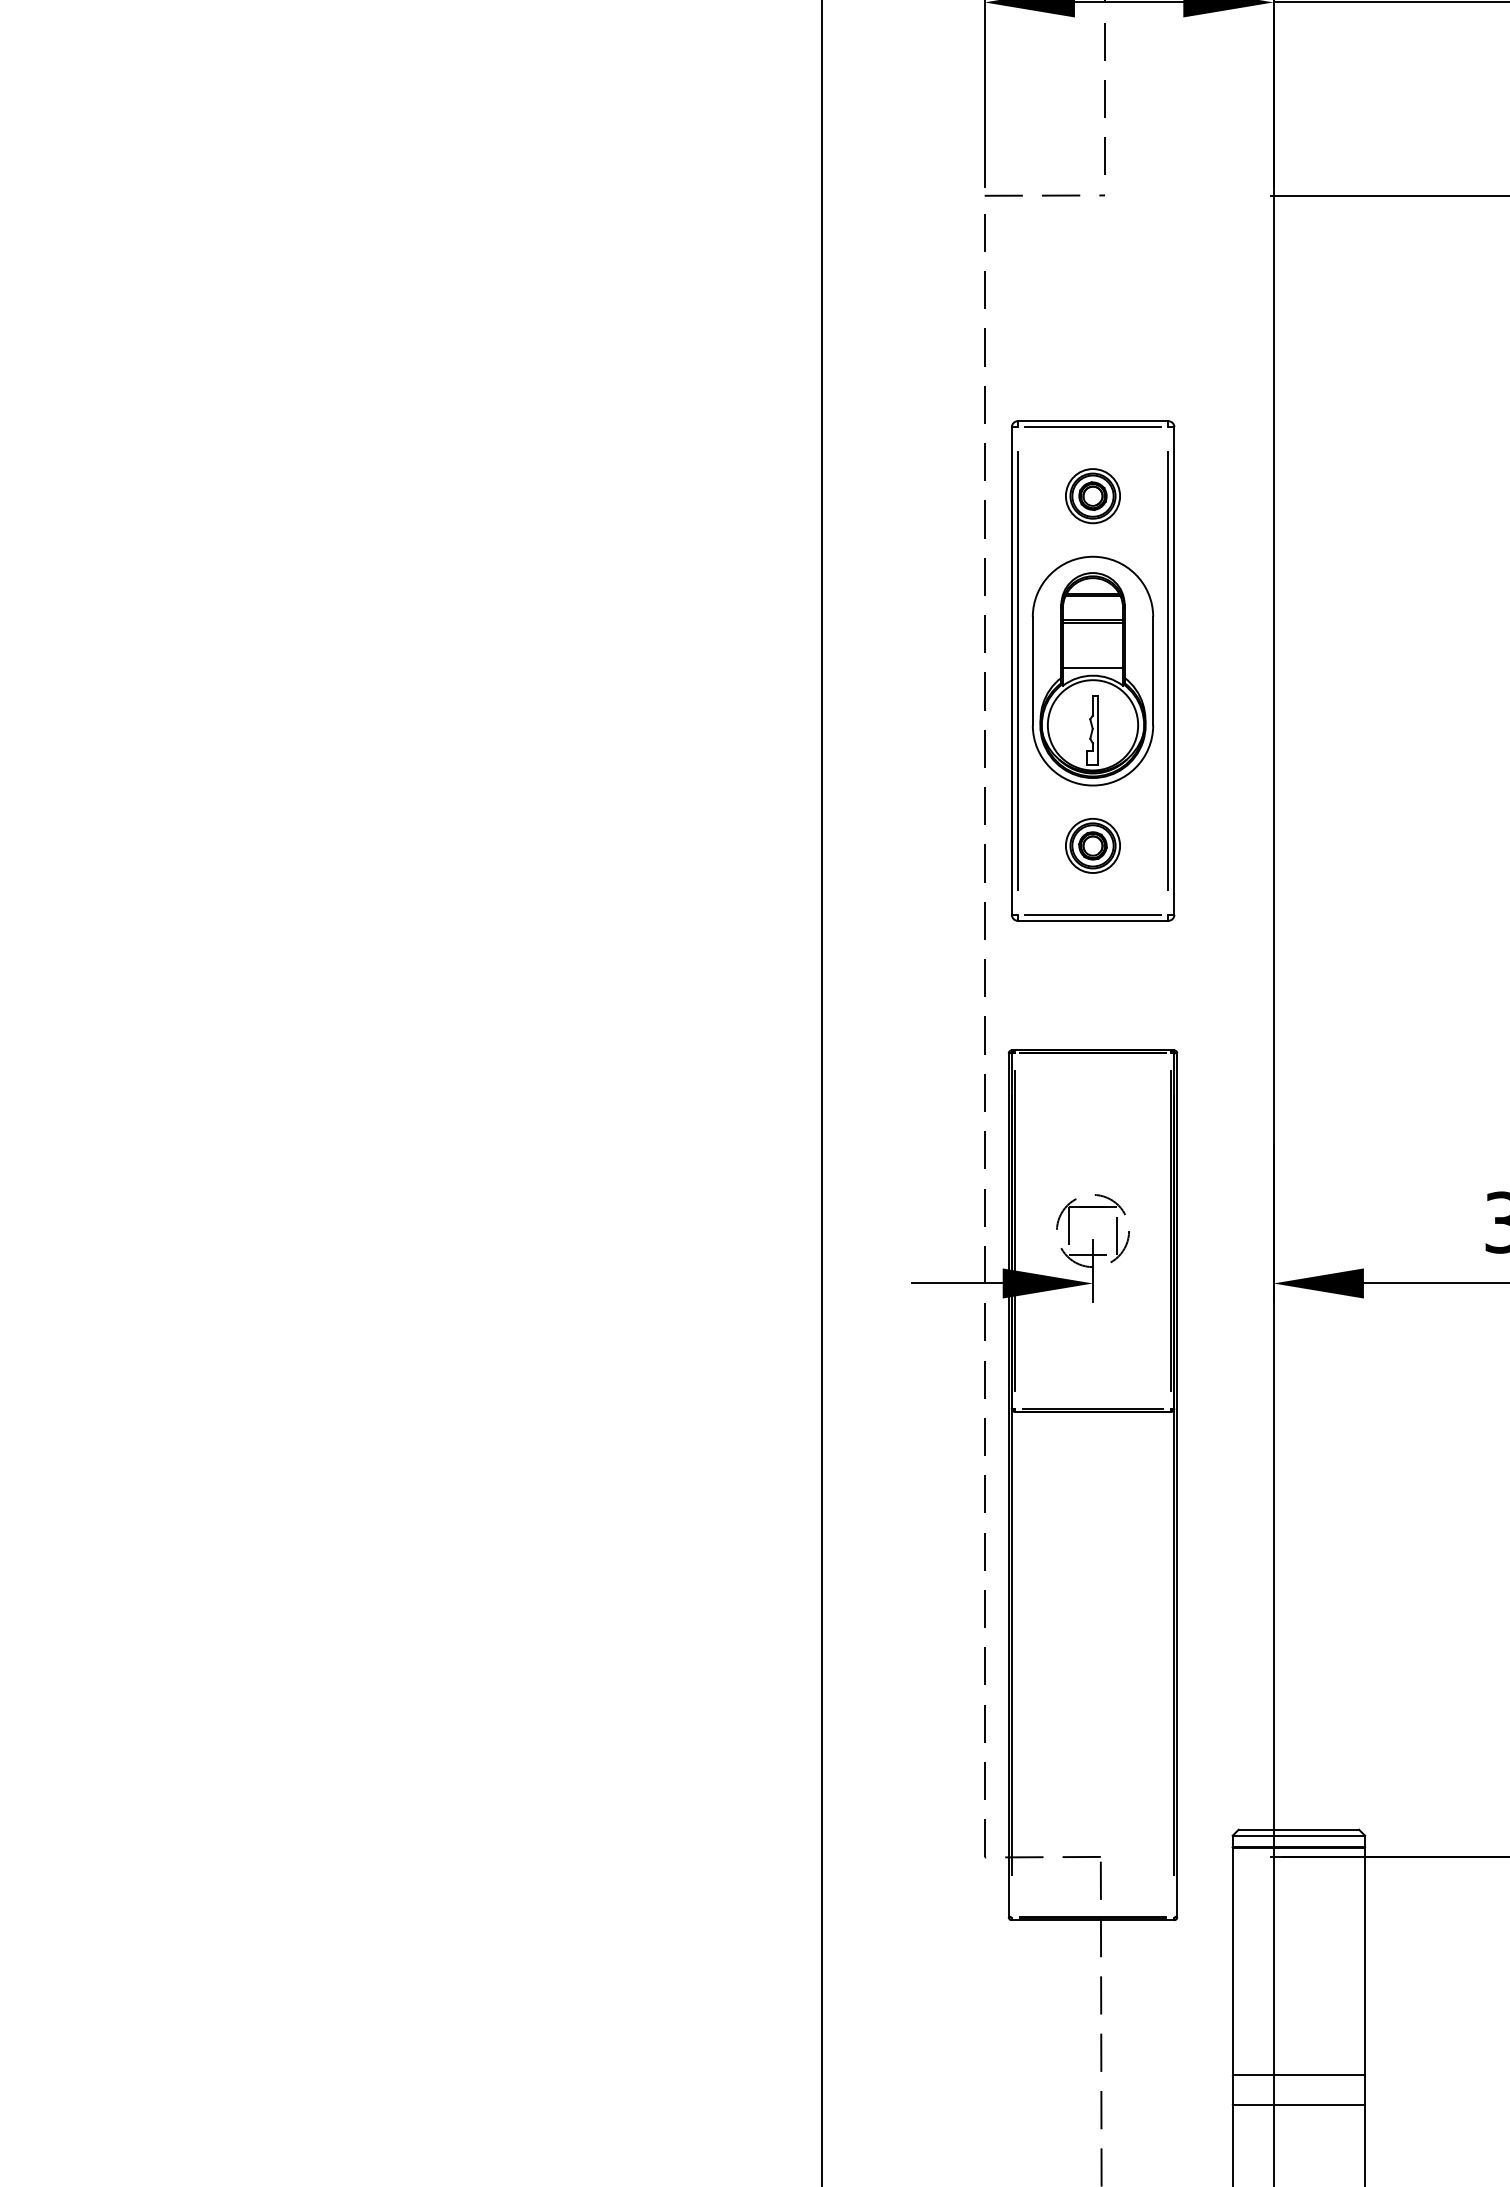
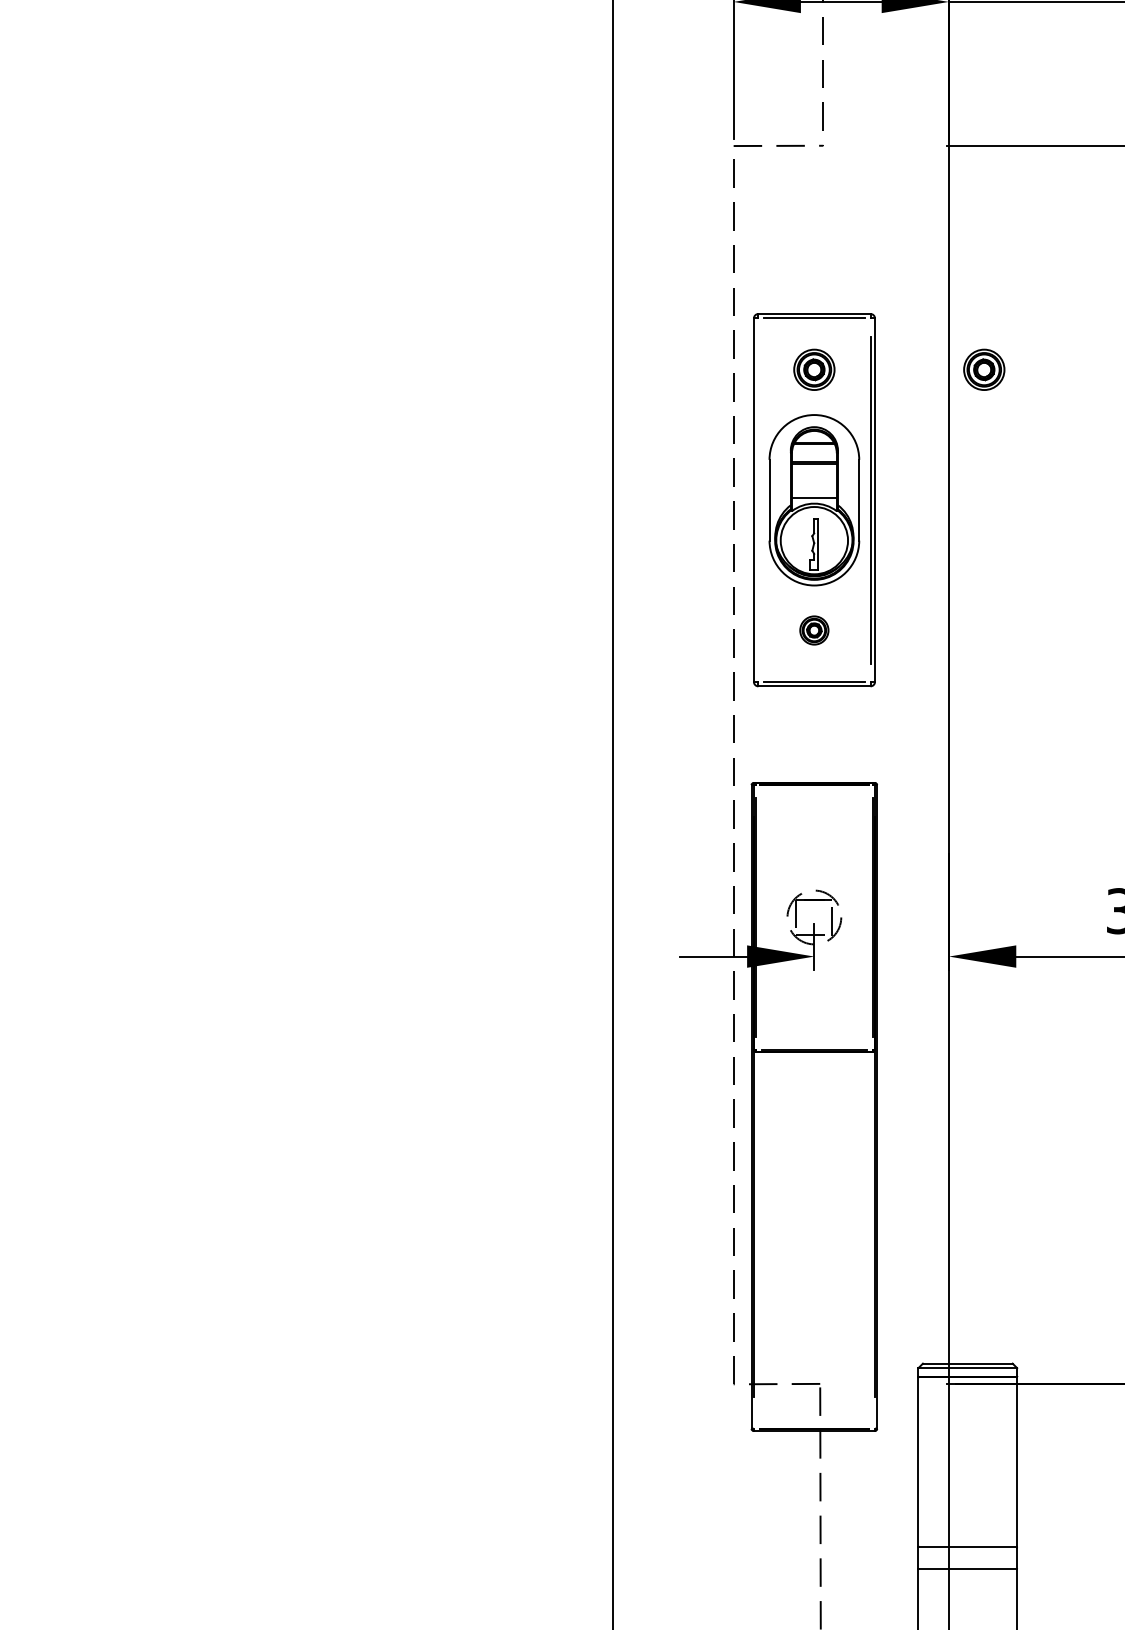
part: (1320, 496) -> (983, 370), added
line: (1017, 670) -> (758, 499), removed
part: (1092, 845) -> (814, 630), size x0.7

